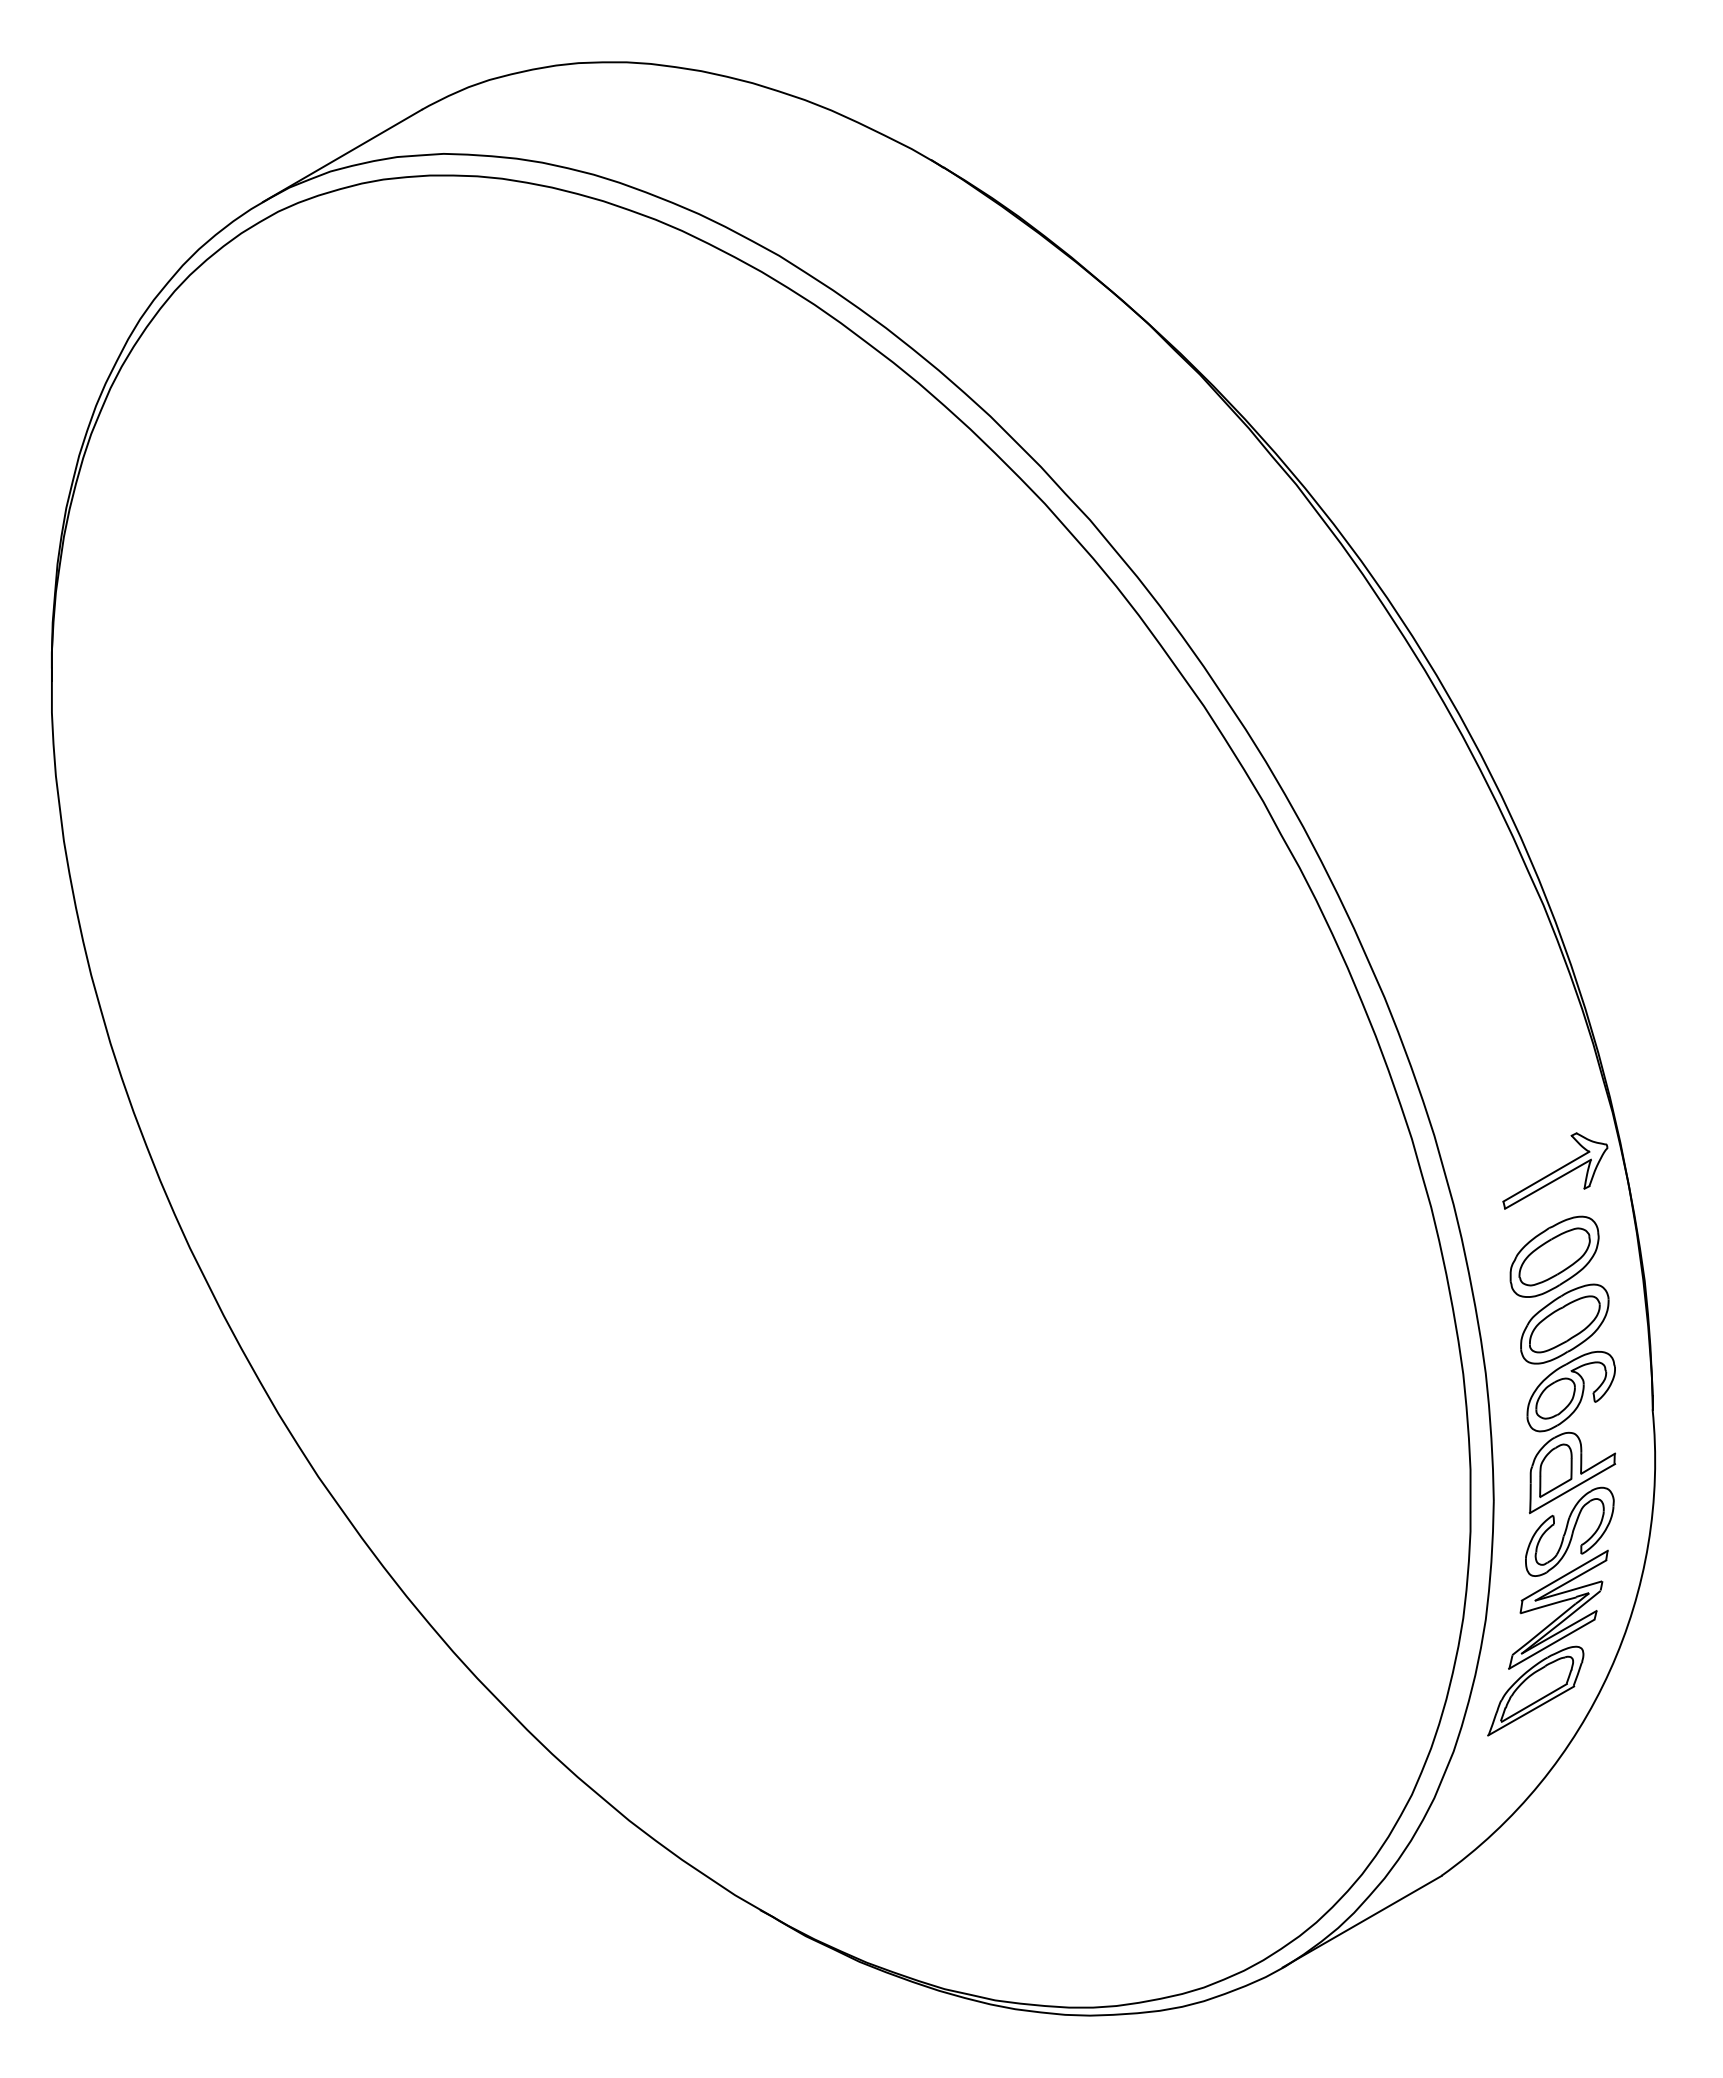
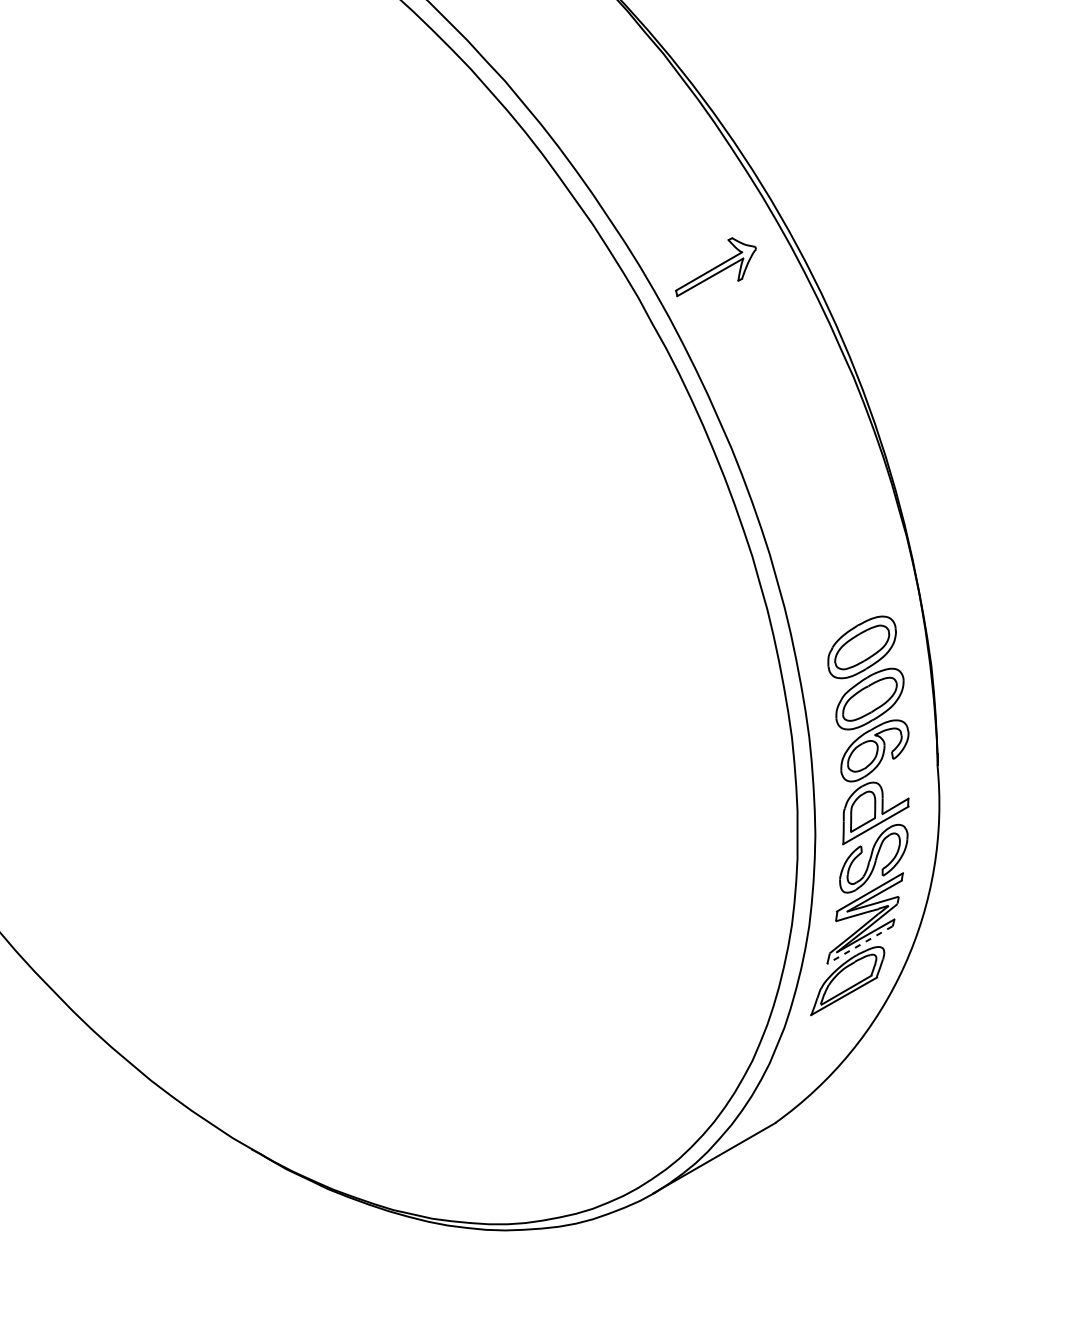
part: (1555, 1170) -> (716, 266), moved
line: (1551, 1644) -> (859, 945), solid -> dashed

